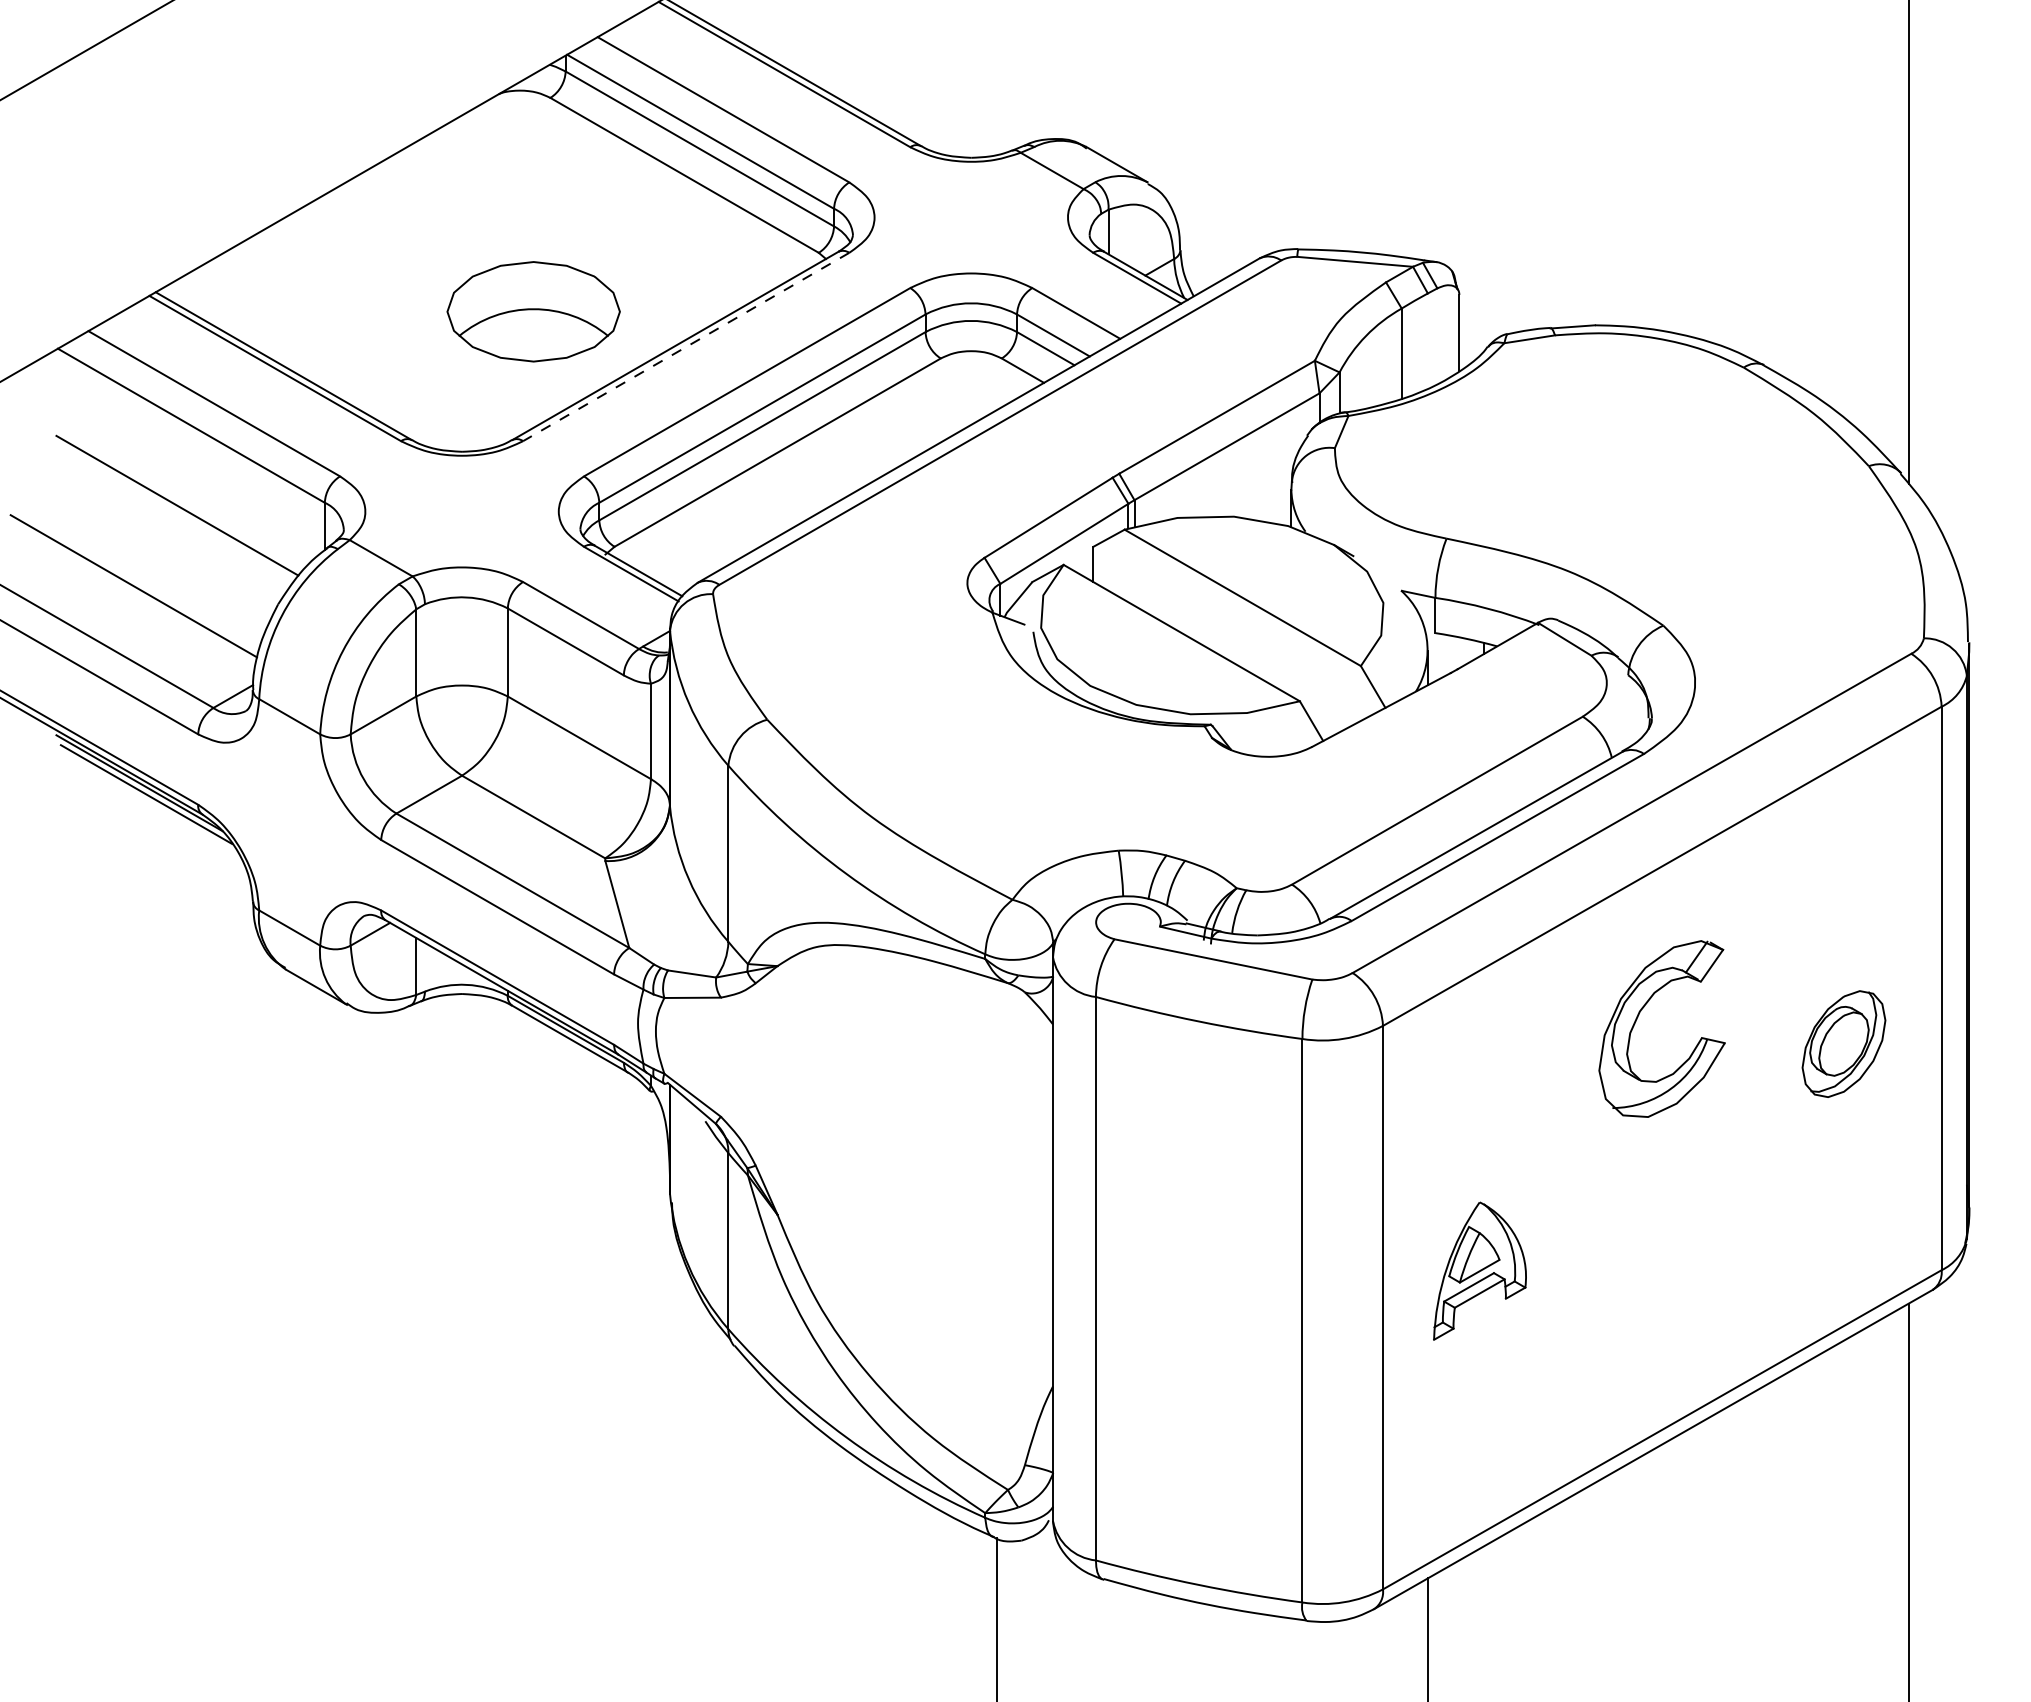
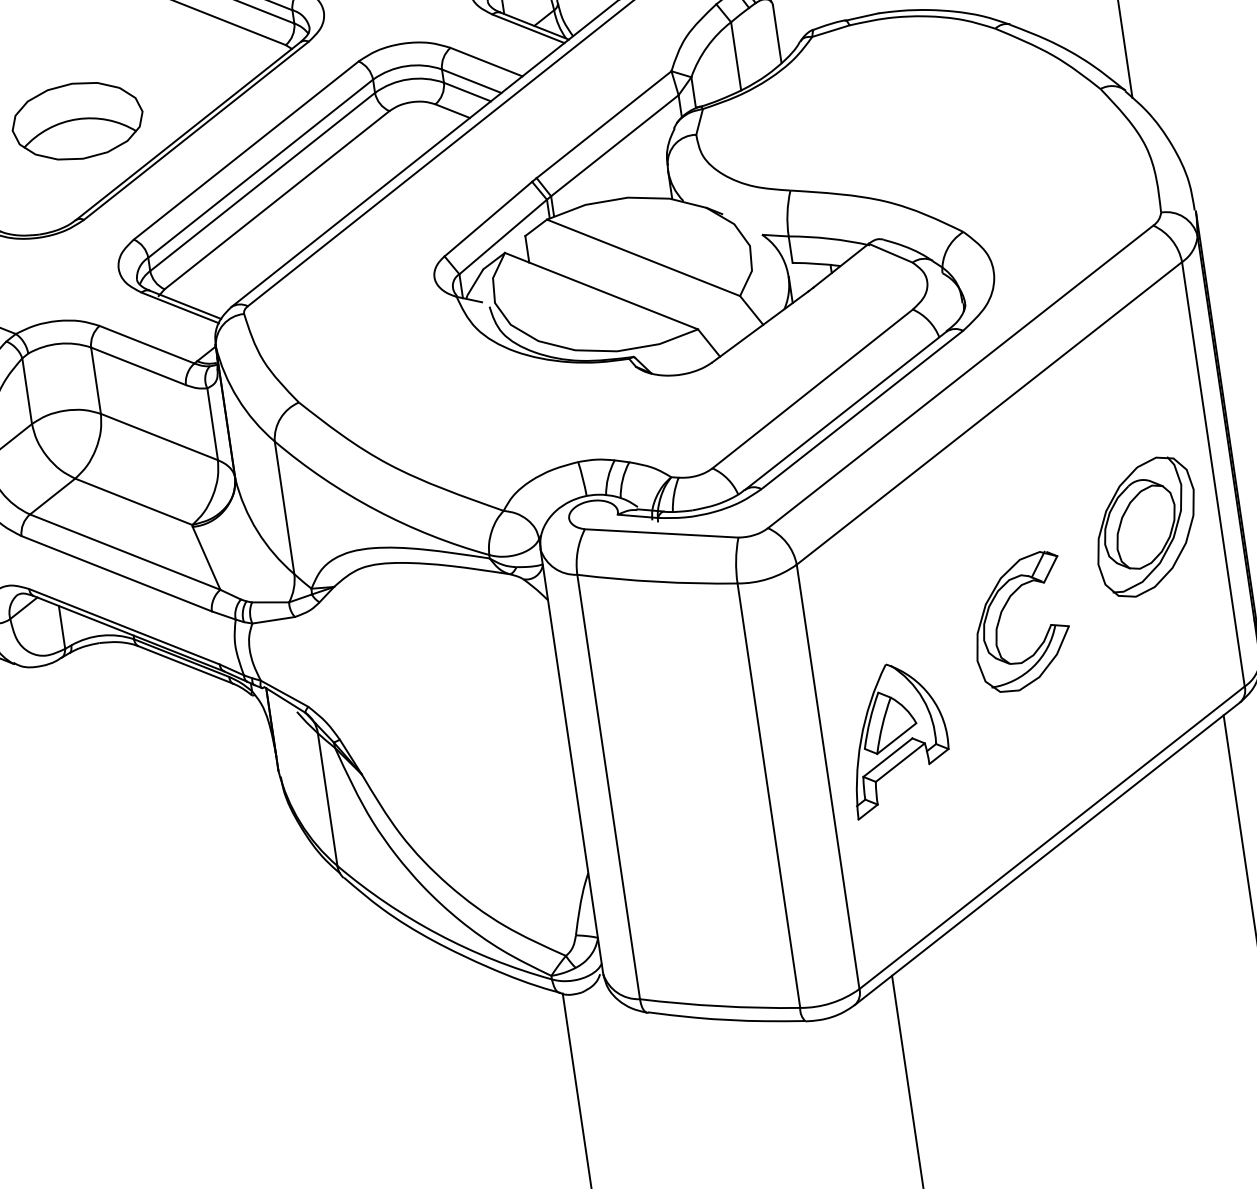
line: (685, 347) -> (195, 131), dashed -> solid
part: (1638, 1017) -> (1001, 616), moved
part: (1843, 1043) -> (1145, 526), size x1.67
part: (1479, 1271) -> (896, 738), size x1.43

